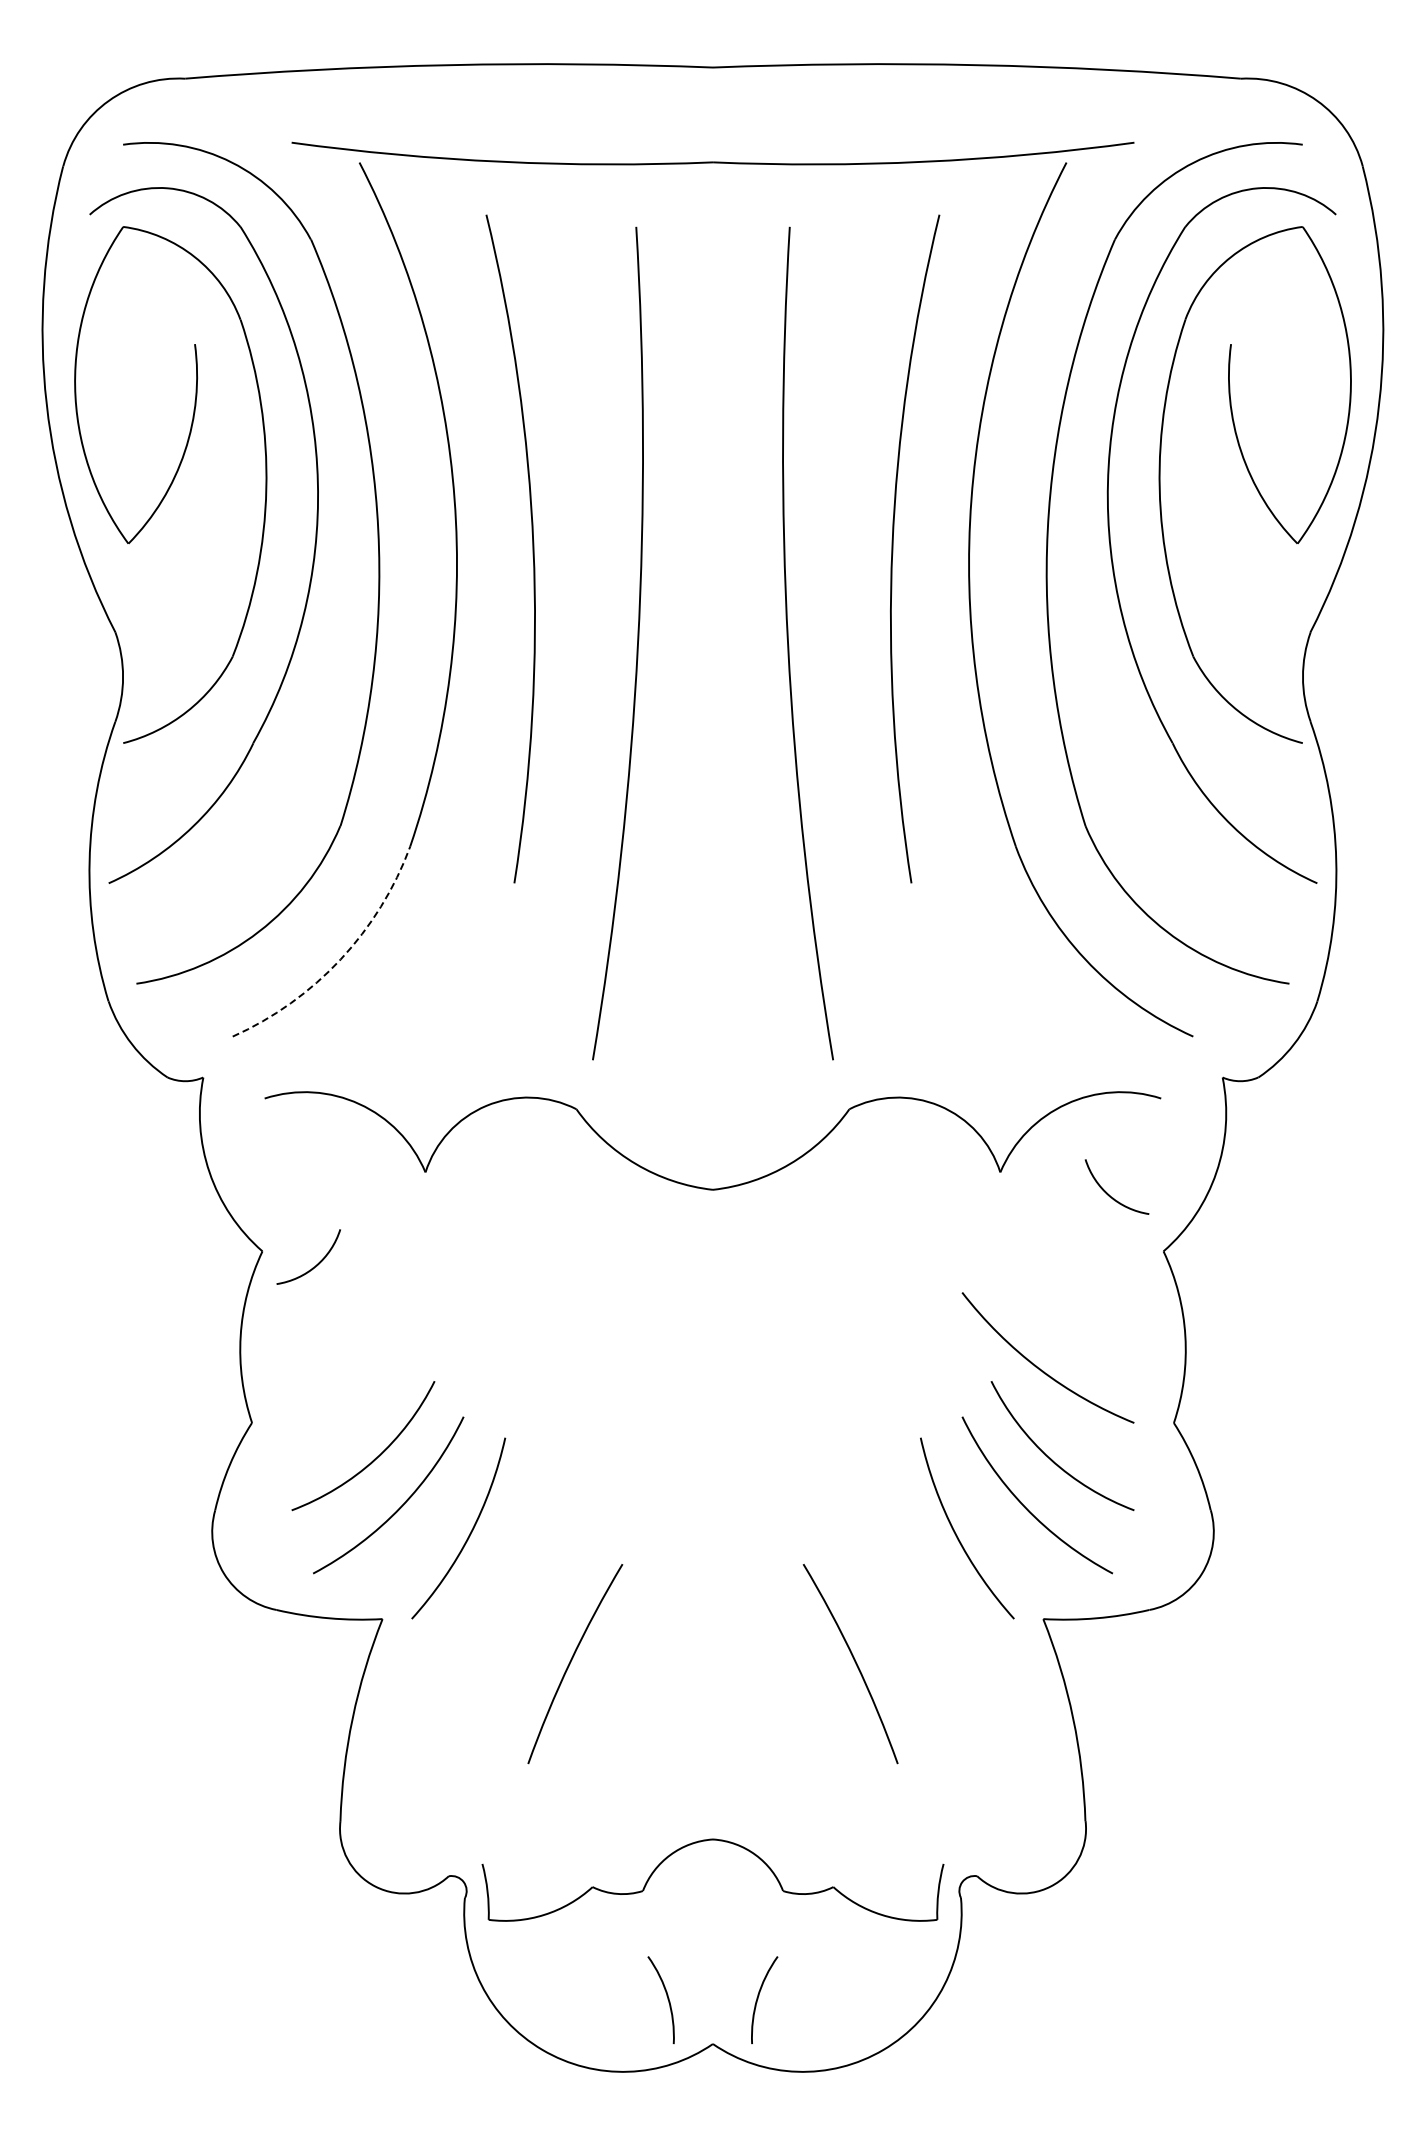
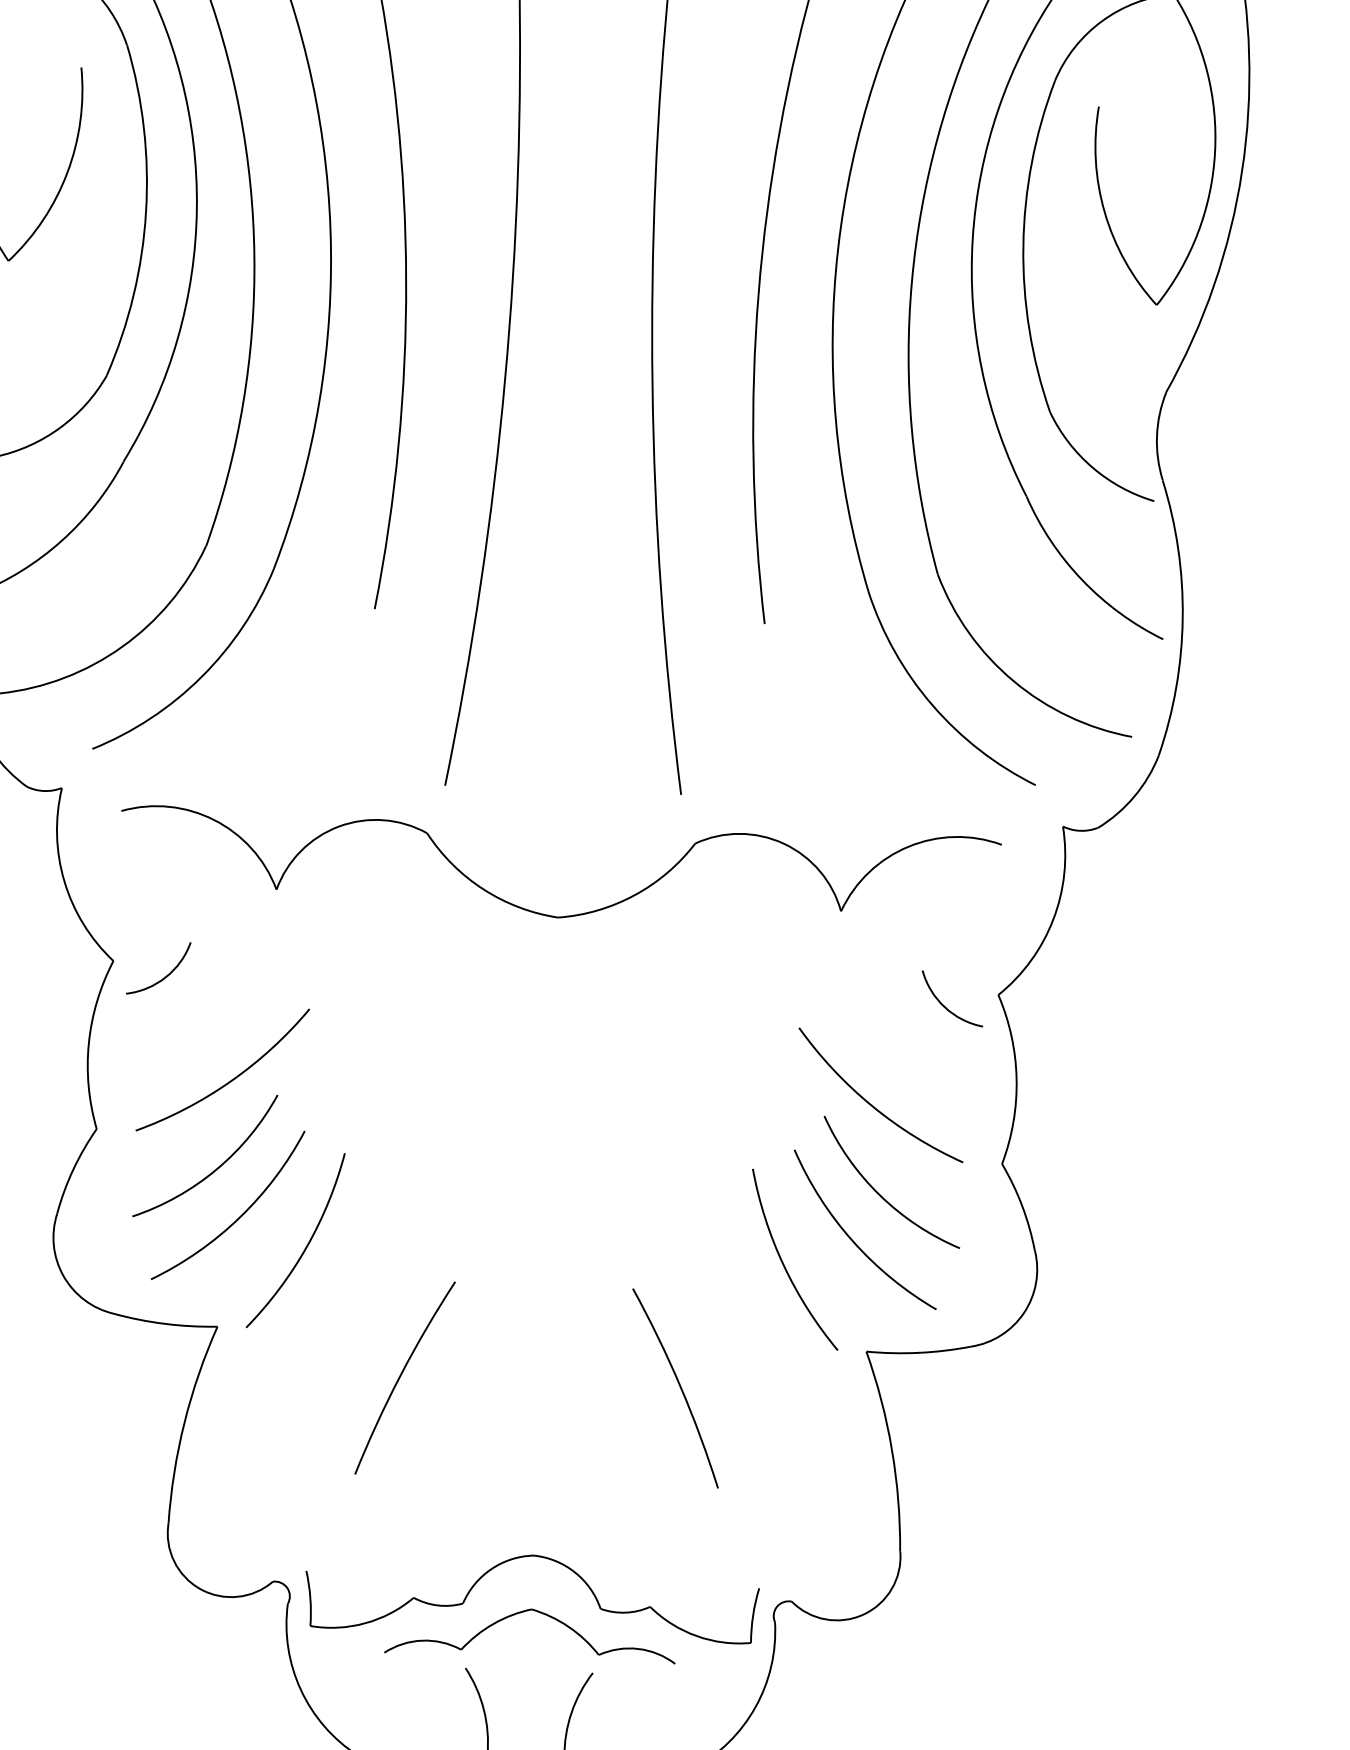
arc: (340, 959) -> (201, 677), dashed -> solid
arc: (1108, 1193) -> (943, 1004), moved
arc: (386, 1367) -> (230, 1079), added
part: (706, 1897) -> (525, 1612), added

